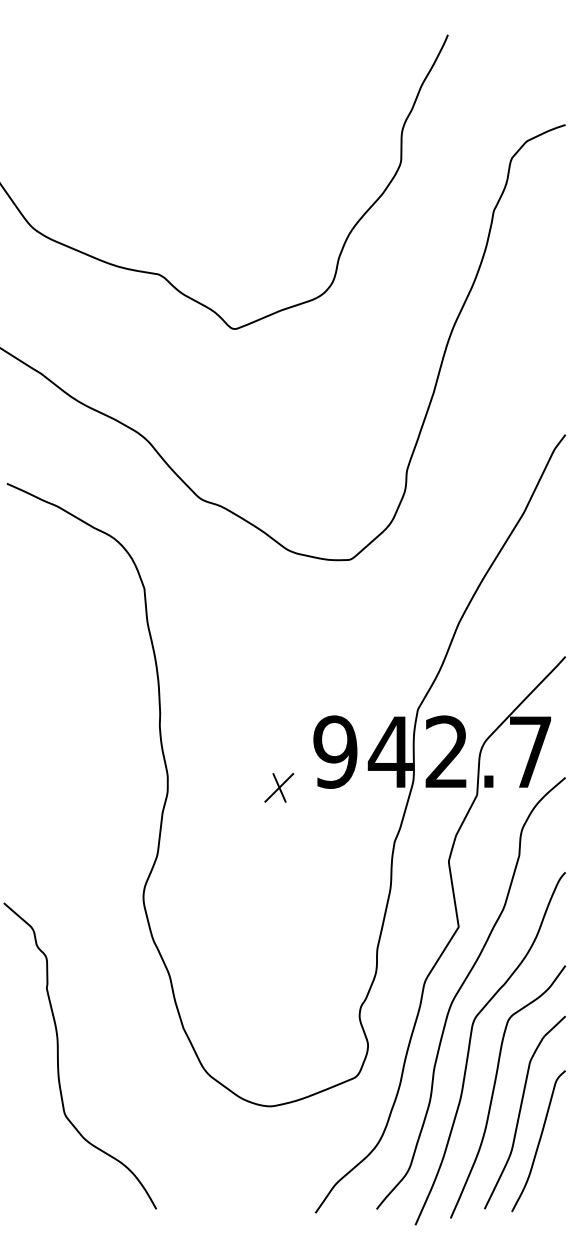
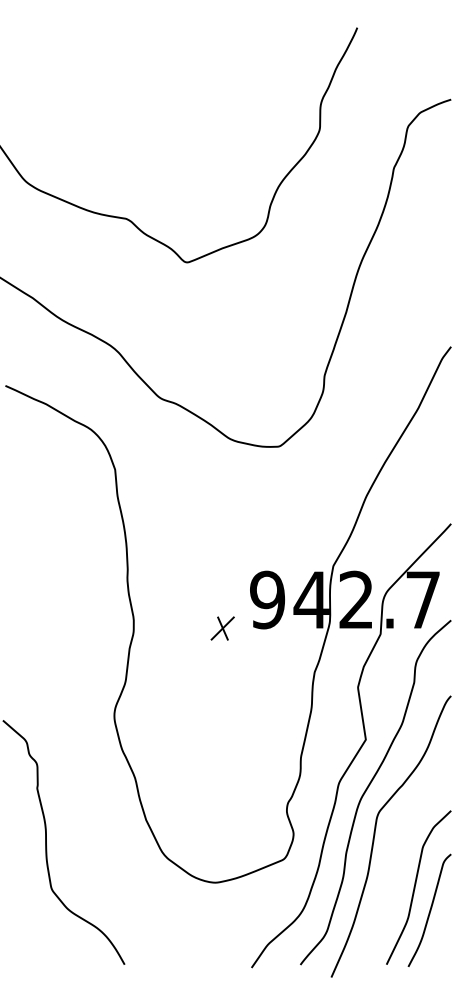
curve: (495, 1086) -> (395, 866), removed

